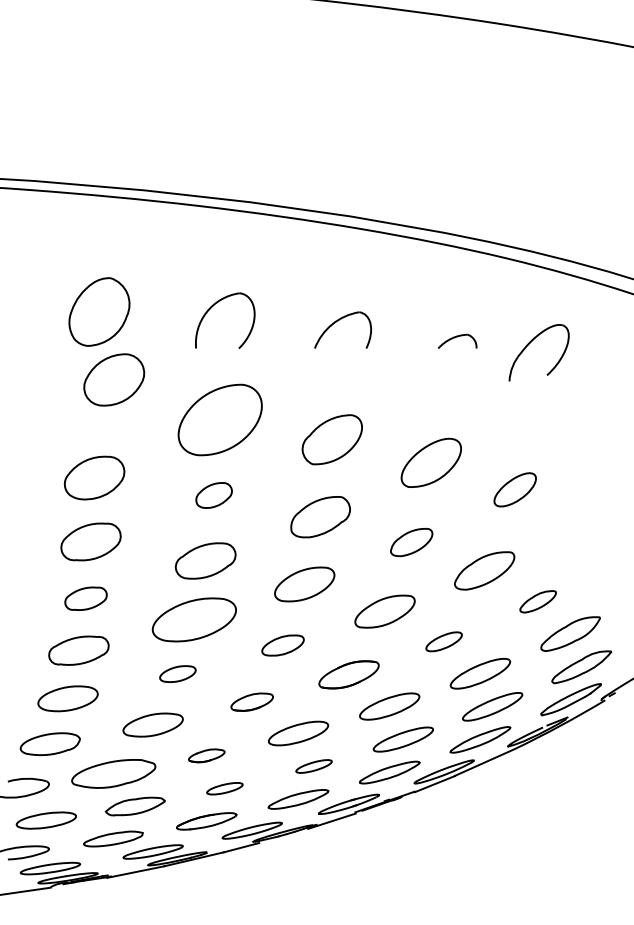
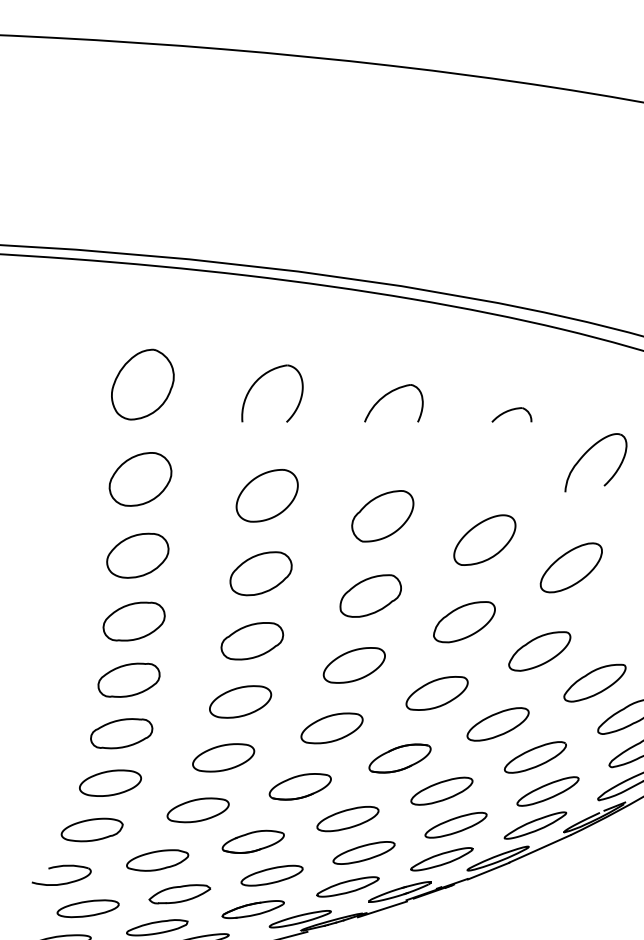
part: (530, 343) -> (587, 453), moved
part: (114, 379) -> (140, 478), moved
part: (219, 419) -> (266, 495), size x0.71
part: (514, 489) -> (570, 567), size x1.43
part: (213, 495) -> (260, 573), size x1.67
part: (411, 542) -> (464, 622), size x1.43
part: (85, 598) -> (128, 679), size x1.43
part: (537, 601) -> (594, 682), size x1.67
part: (193, 619) -> (239, 701), size x0.71
part: (443, 641) -> (497, 724), size x1.67
part: (282, 645) -> (331, 728), size x1.43
part: (177, 673) -> (223, 757), size x1.67
part: (251, 701) -> (299, 786), size x1.43
part: (206, 755) -> (253, 841), size x1.67
part: (313, 766) -> (363, 853), size x1.67
part: (113, 773) -> (157, 860), size x0.71
part: (224, 788) -> (271, 875), size x1.67

